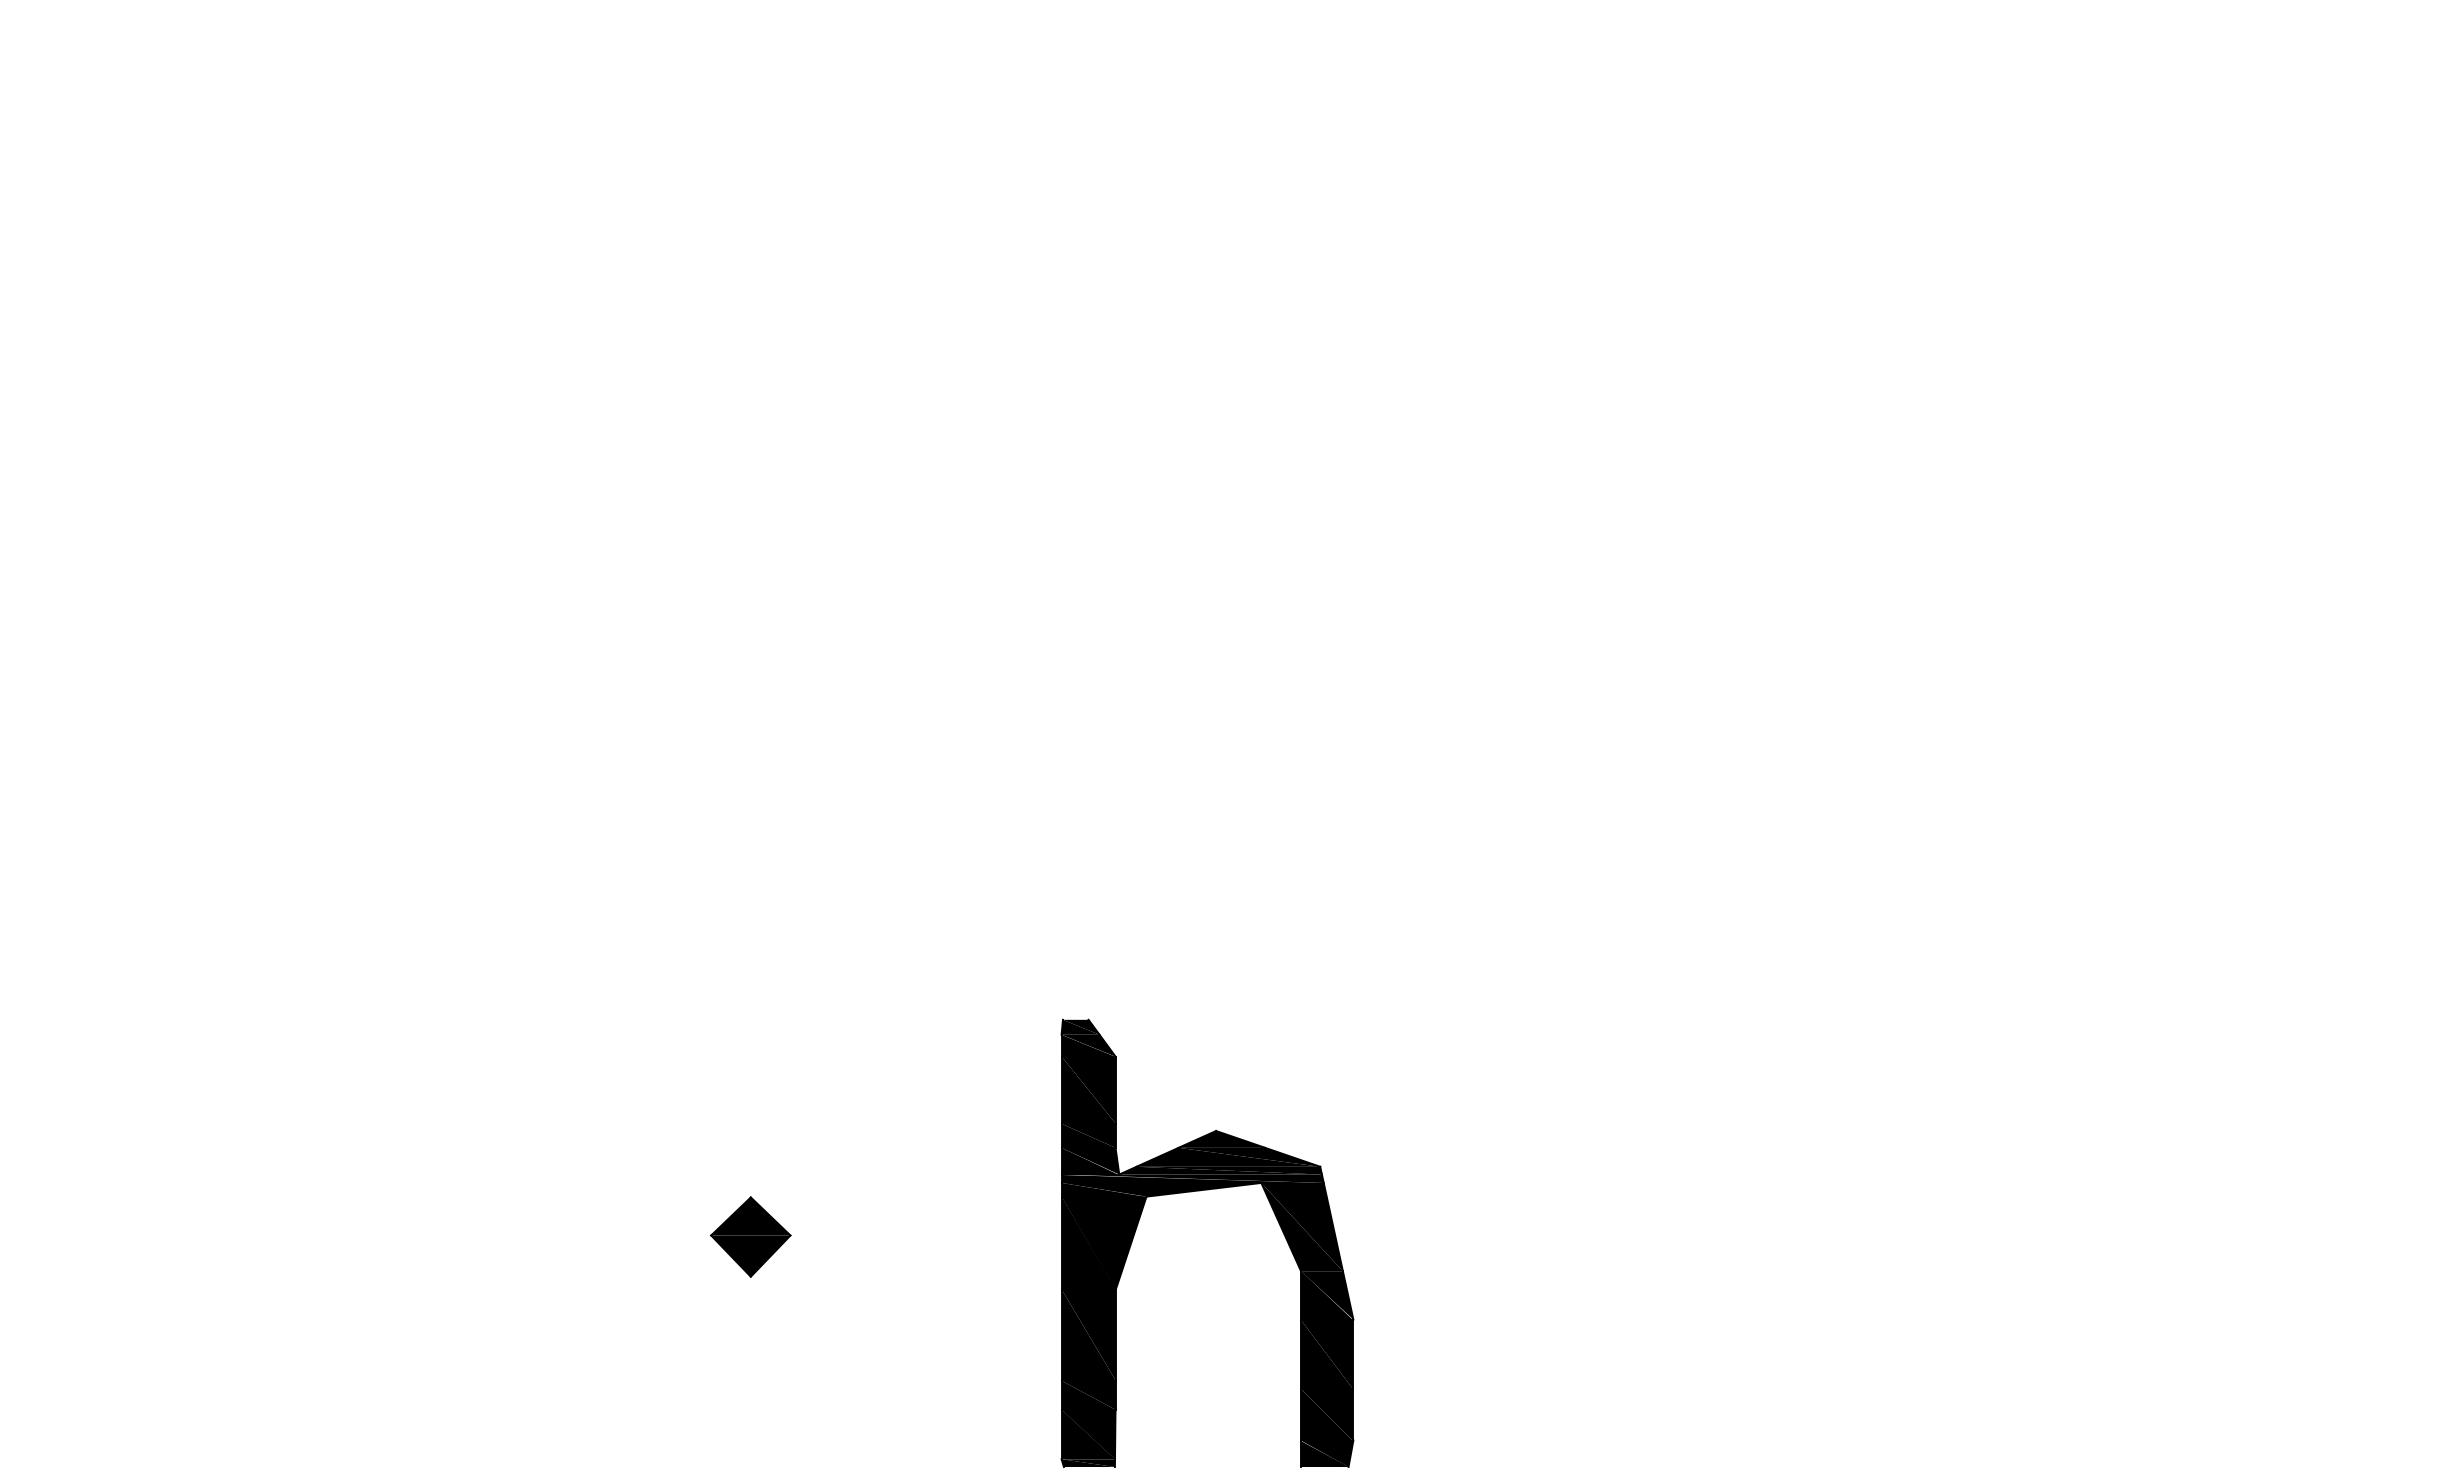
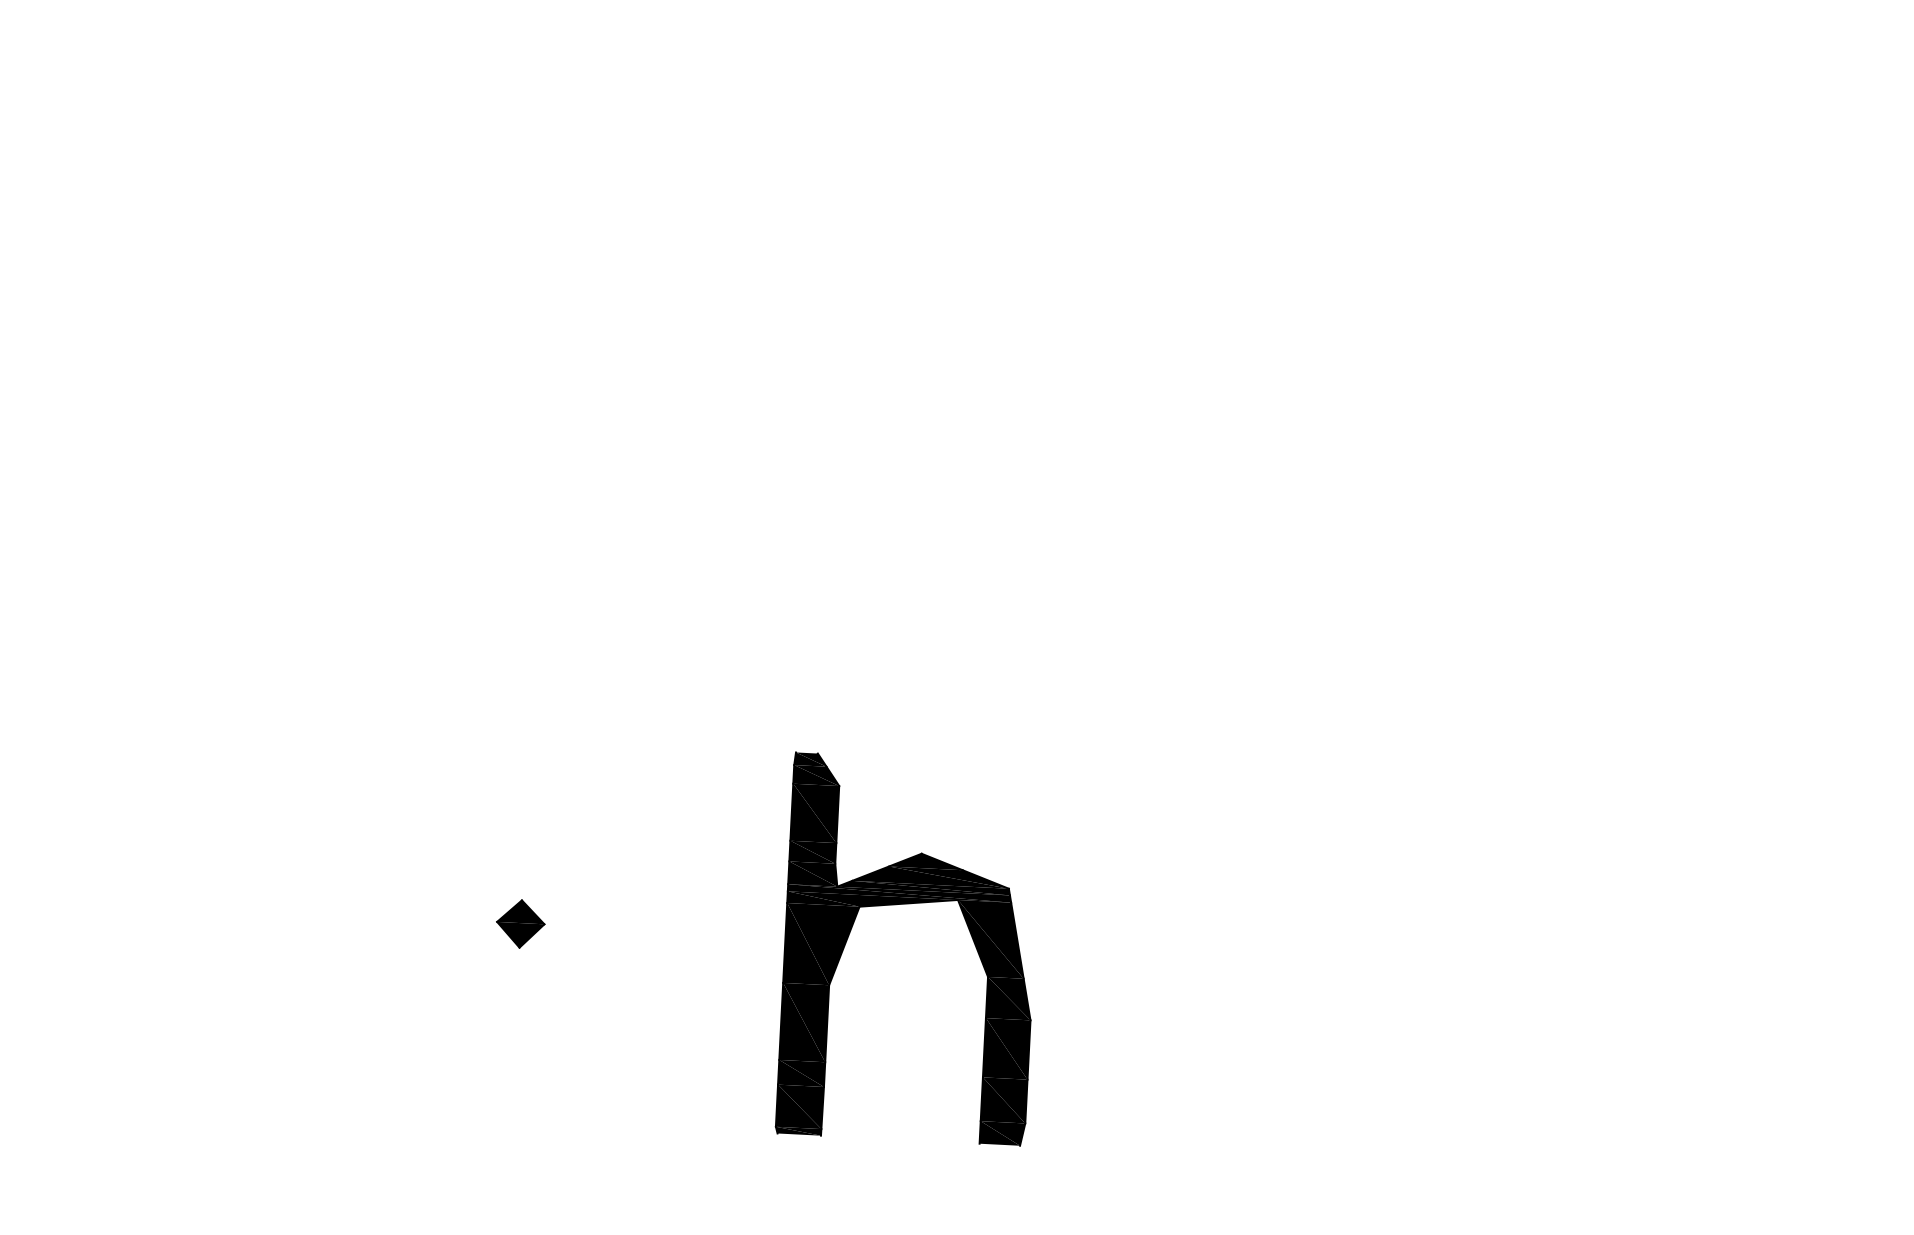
part: (750, 1236) -> (520, 923), size x0.7

